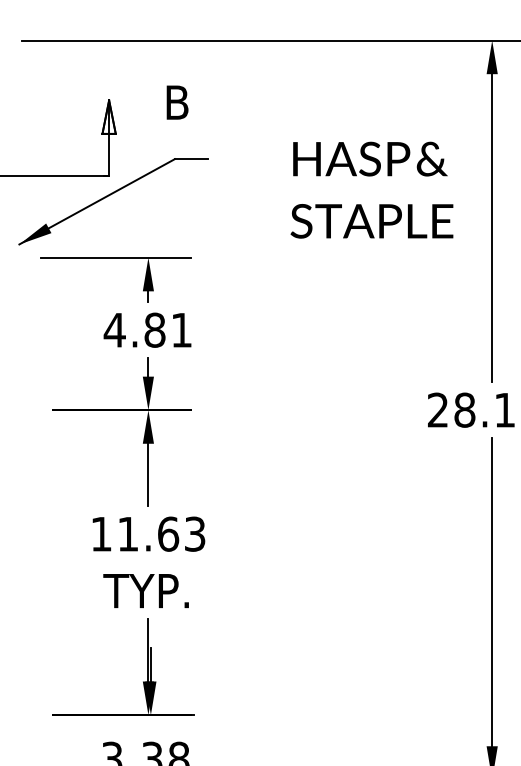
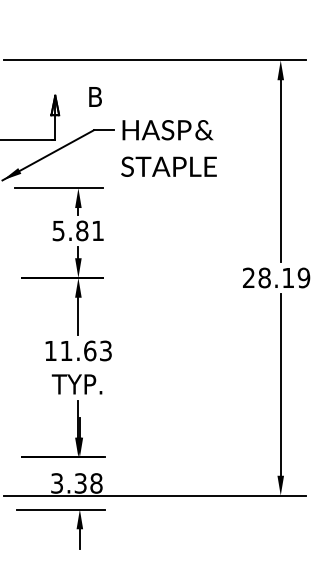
text: (371, 190) -> (168, 148), moved
text: (114, 331) -> (58, 231), 4.81 -> 5.81

